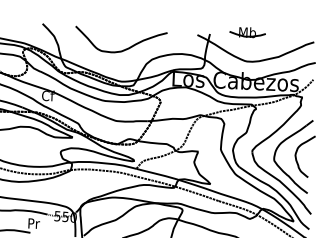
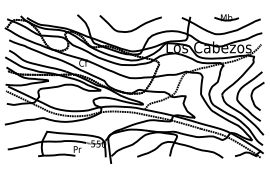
part: (247, 32) -> (226, 17), moved

